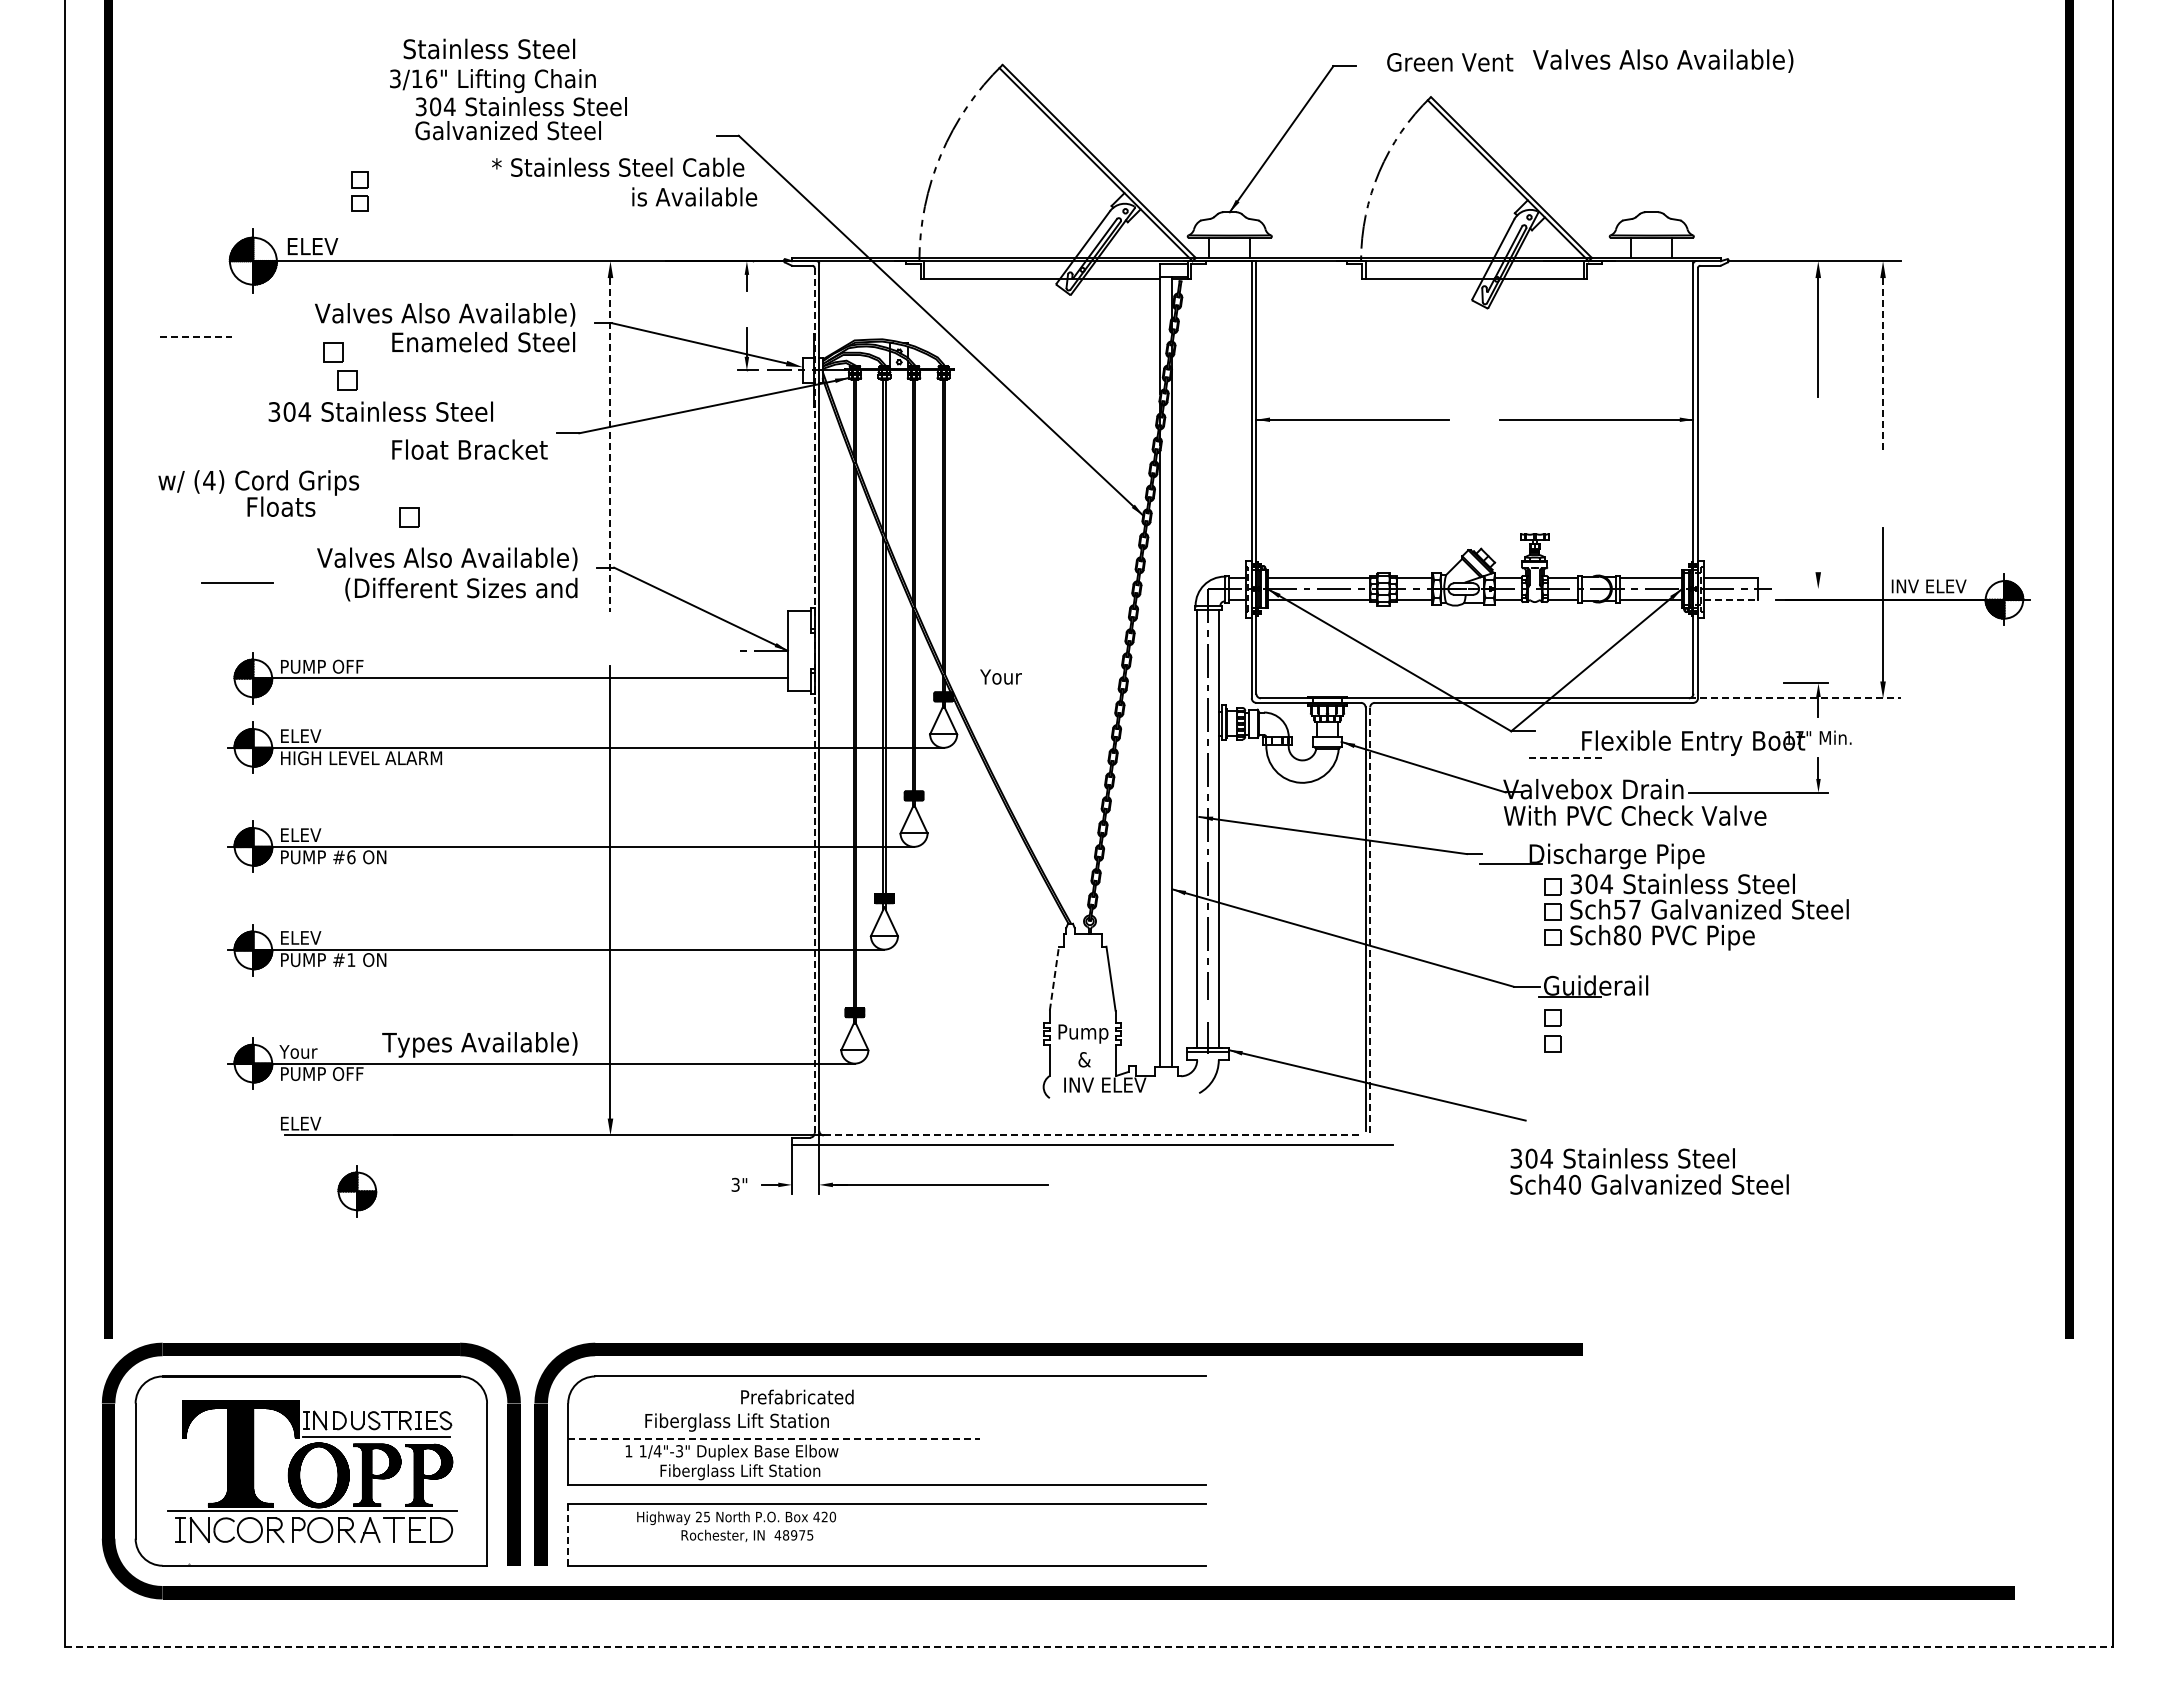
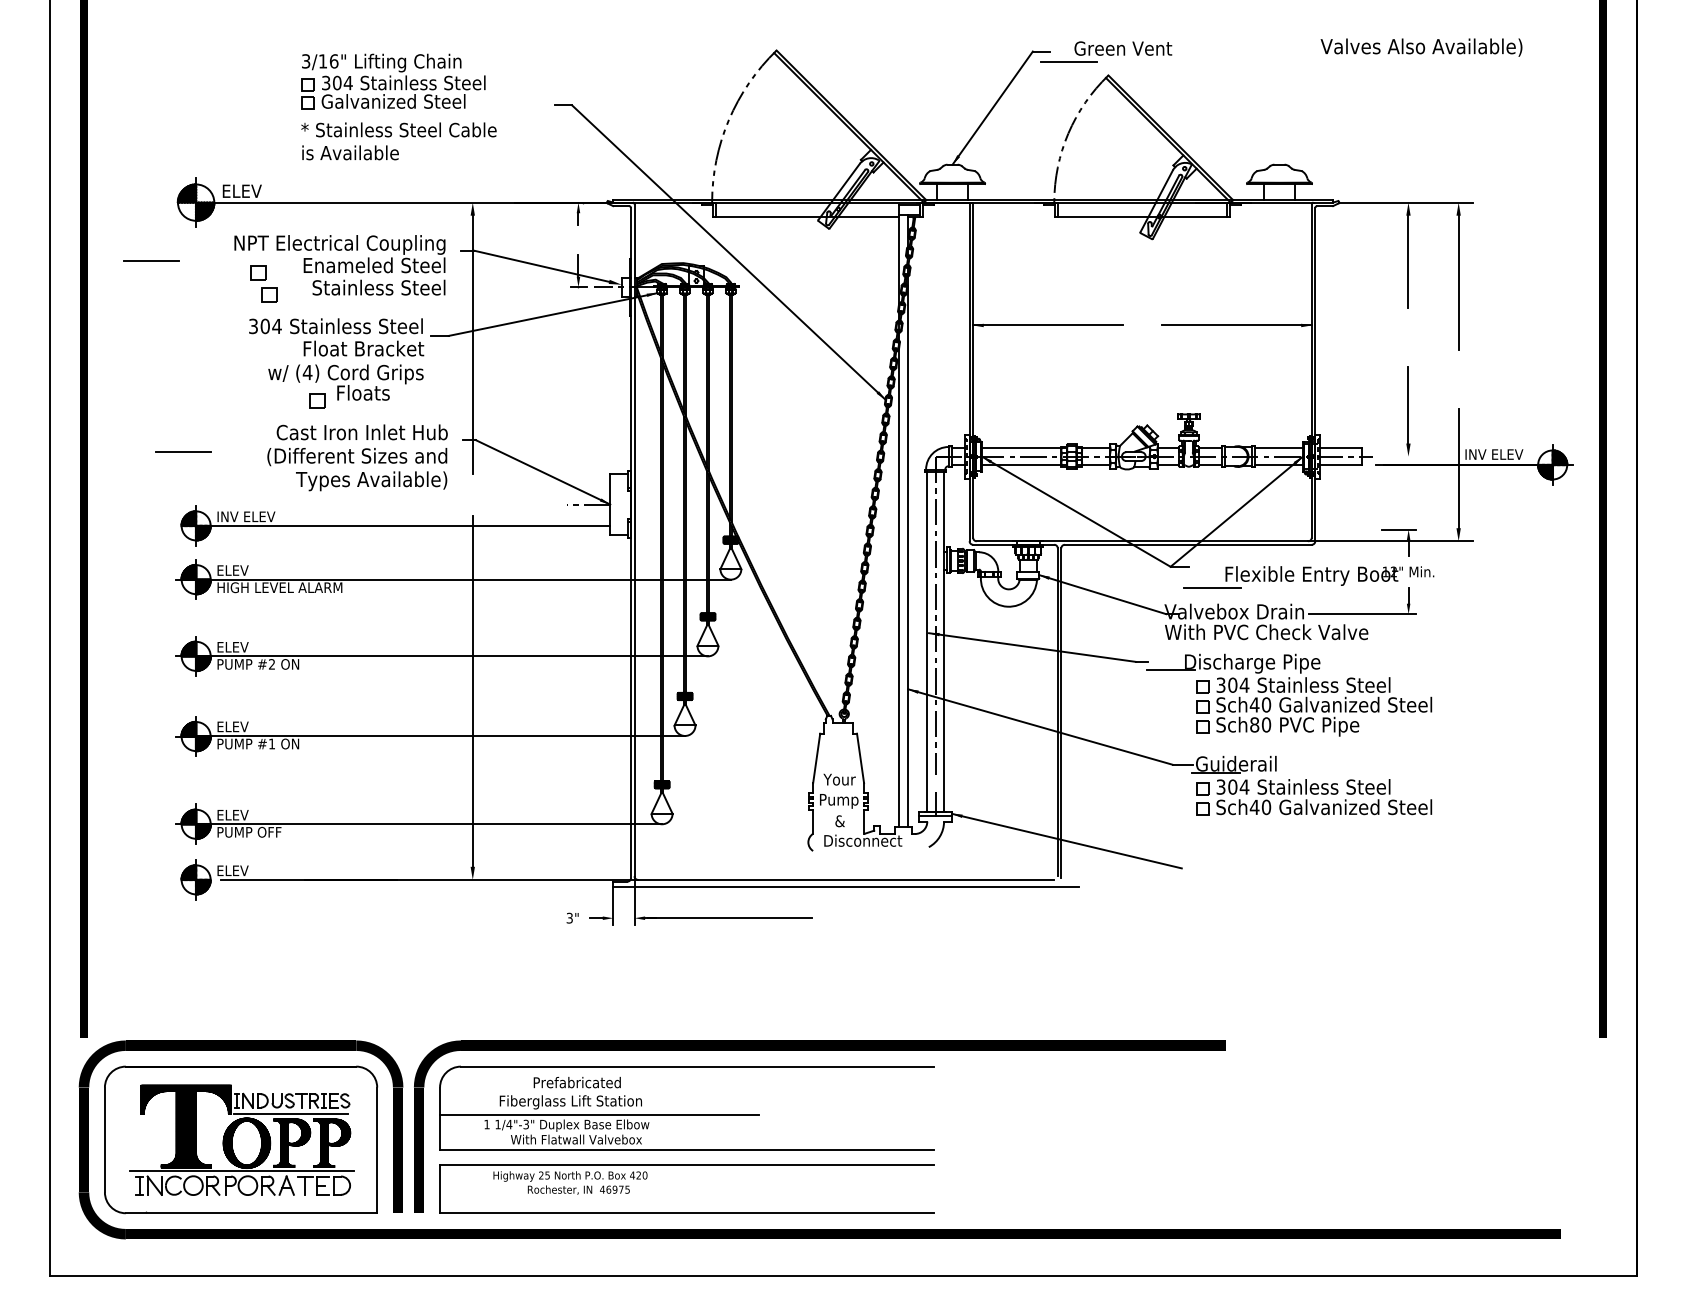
text: (489, 48) -> (379, 287), moved
text: (1663, 60) -> (1421, 47), moved
line: (1379, 79) -> (1068, 61), added
text: (618, 166) -> (399, 129), moved
part: (359, 191) -> (307, 93), moved
text: (694, 196) -> (350, 152), moved
text: (438, 315) -> (339, 244), Valves Also Available) -> NPT Electrical Coupling
line: (195, 336) -> (151, 260), dashed -> solid
line: (1883, 365) -> (1458, 283), dashed -> solid
text: (380, 411) -> (335, 326), moved
line: (610, 445) -> (472, 345), dashed -> solid
text: (258, 493) -> (345, 382), moved
line: (1818, 522) -> (1408, 405), added
text: (447, 559) -> (346, 433), Valves Also Available) -> Cast Iron Inlet Hub
line: (1731, 599) -> (1341, 464), dashed -> solid
text: (322, 666) -> (249, 516), PUMP OFF -> INV ELEV
text: (1000, 676) -> (839, 779), moved
line: (1795, 698) -> (1390, 541), dashed -> solid
line: (814, 700) -> (630, 542), dashed -> solid
text: (1799, 737) -> (1393, 571), 17" -> 12"
line: (1565, 758) -> (1212, 587), dashed -> solid
text: (351, 857) -> (272, 664), #6 -> #2
text: (1626, 909) -> (1259, 704), Sch57 -> Sch40
line: (1370, 920) -> (1061, 713), dashed -> solid
line: (1054, 978) -> (816, 758), dashed -> solid
text: (479, 1044) -> (371, 480), moved
text: (300, 1051) -> (232, 814), Your -> ELEV
text: (1115, 1084) -> (864, 840), INV ELEV -> Disconnect
line: (1092, 1135) -> (846, 879), dashed -> solid
text: (1649, 1171) -> (1324, 797), moved
part: (357, 1191) -> (196, 879), moved
text: (797, 1396) -> (577, 1082), moved
line: (774, 1438) -> (599, 1114), dashed -> solid
text: (743, 1472) -> (575, 1141), Fiberglass Lift Station -> With Flatwall Valvebox
line: (568, 1534) -> (440, 1189), dashed -> solid
text: (786, 1535) -> (609, 1189), 48975 -> 46975
line: (1088, 1646) -> (843, 1275), dashed -> solid

